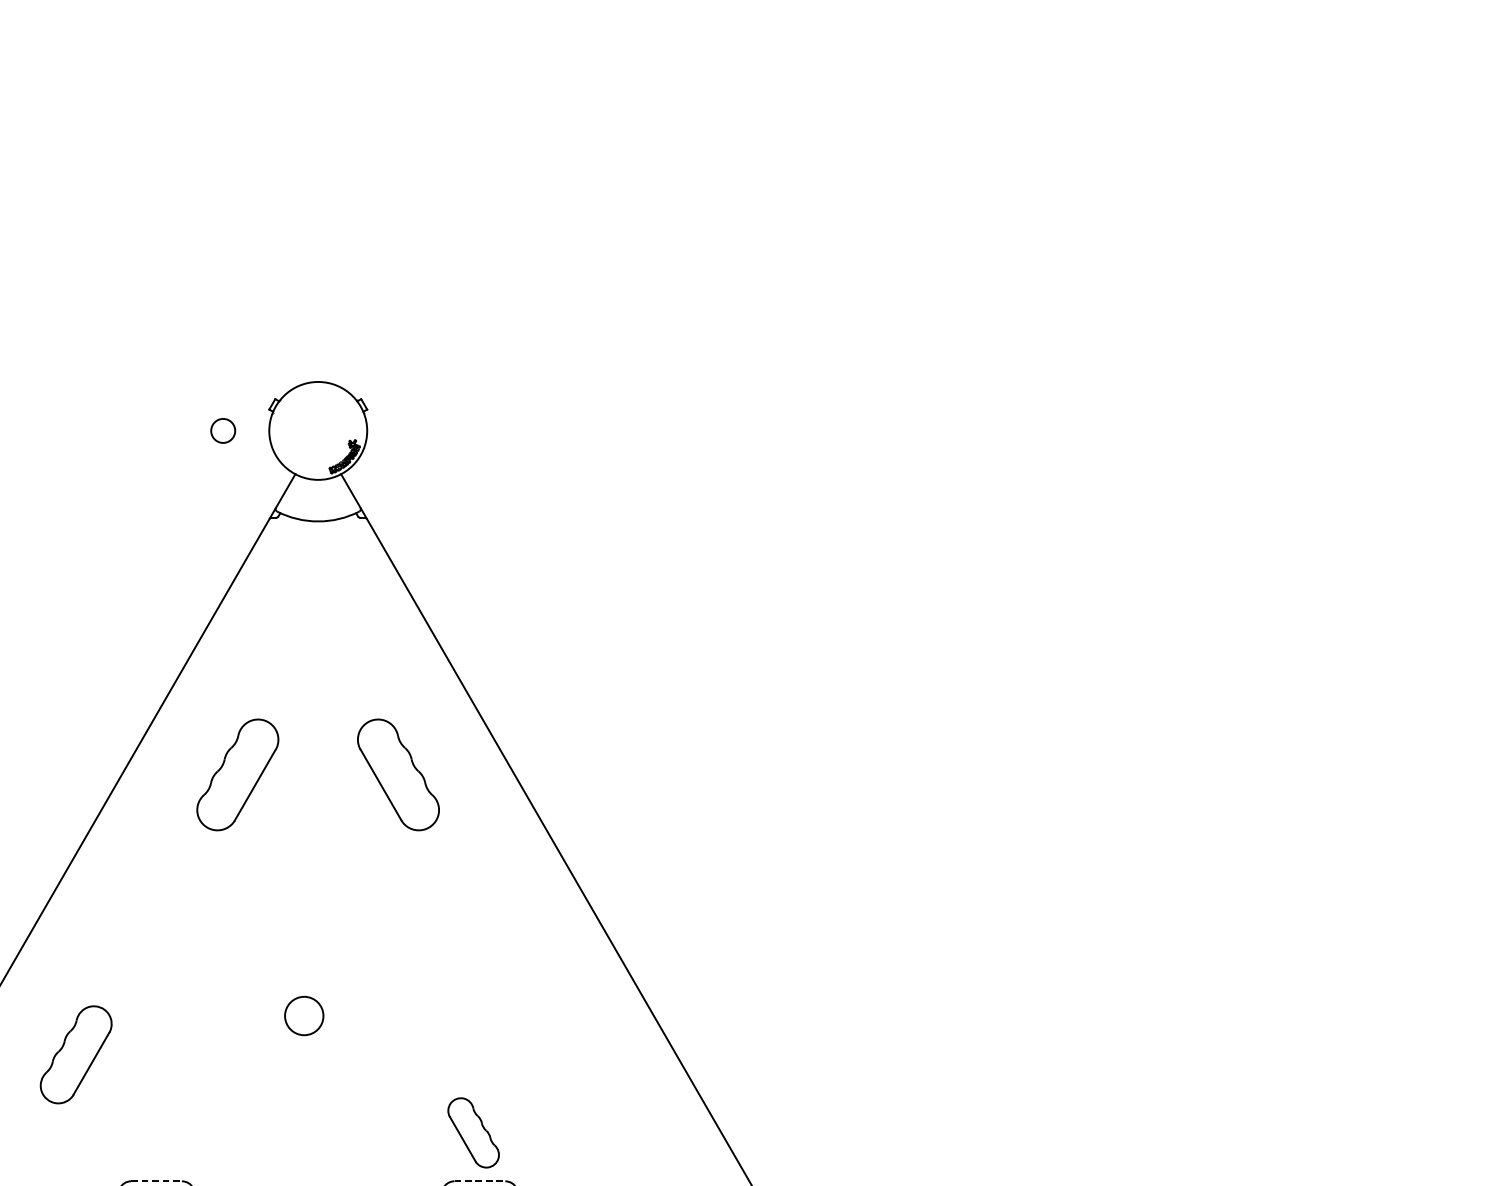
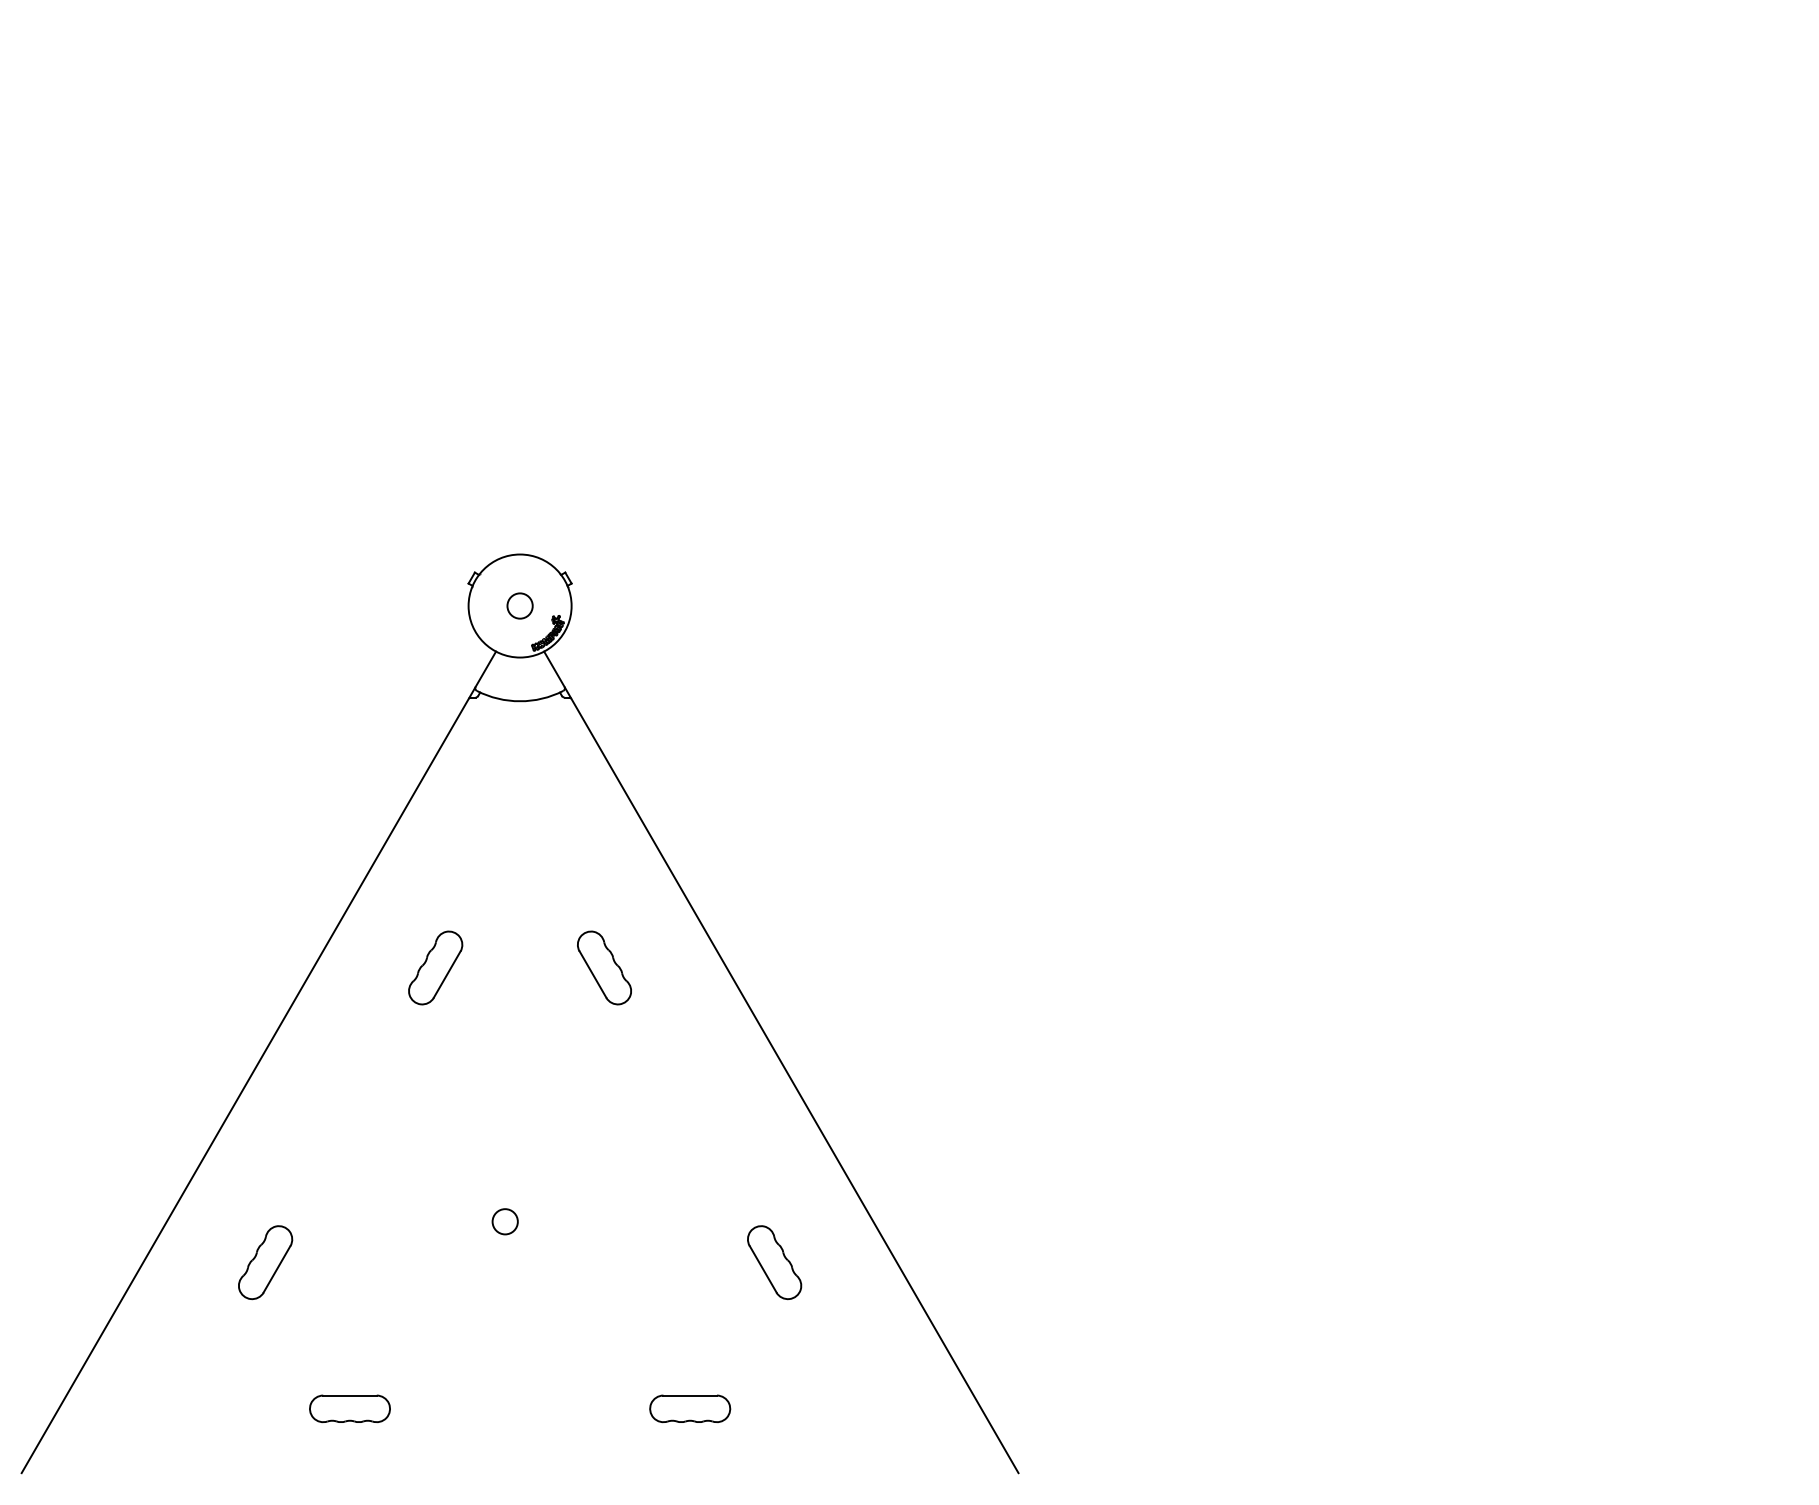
circle: (222, 430) -> (519, 605), moved
part: (237, 774) -> (435, 967), size x0.62
part: (398, 774) -> (604, 967), size x0.62
circle: (303, 1015) -> (504, 1221), size x0.62
part: (76, 1054) -> (265, 1262), size x0.71
part: (473, 1132) -> (774, 1262), moved
line: (157, 1181) -> (350, 1395), dashed -> solid
line: (480, 1181) -> (690, 1395), dashed -> solid

